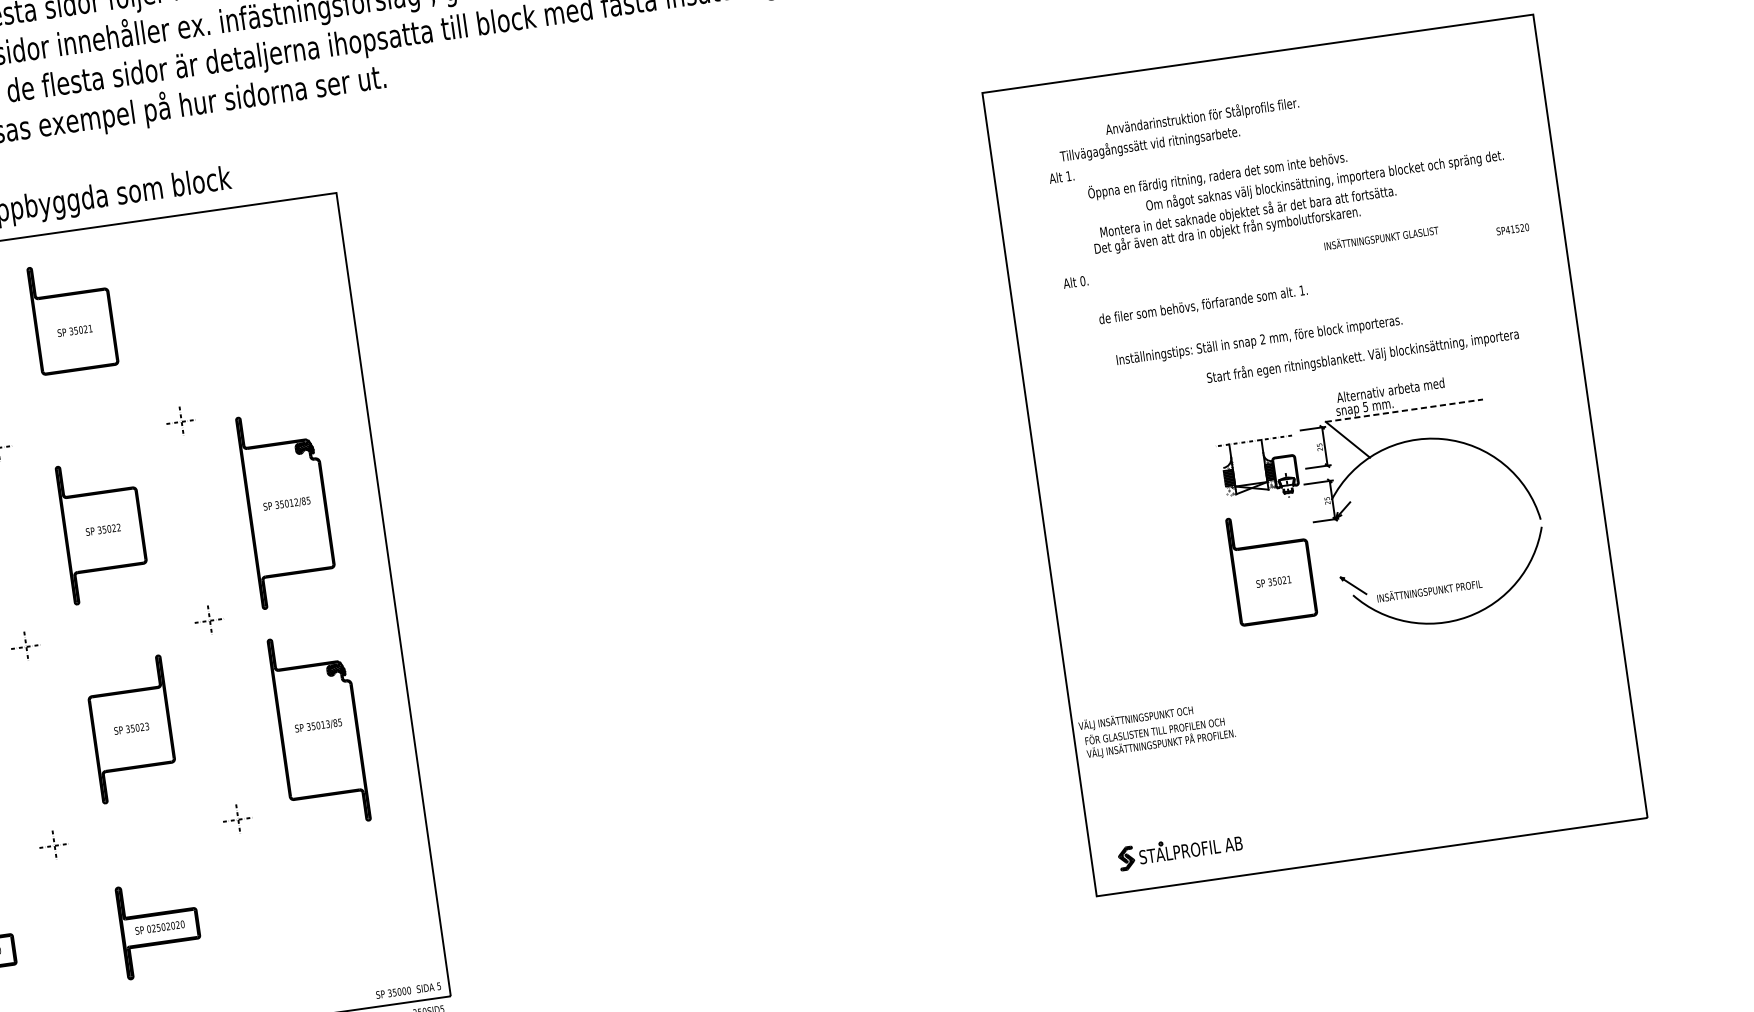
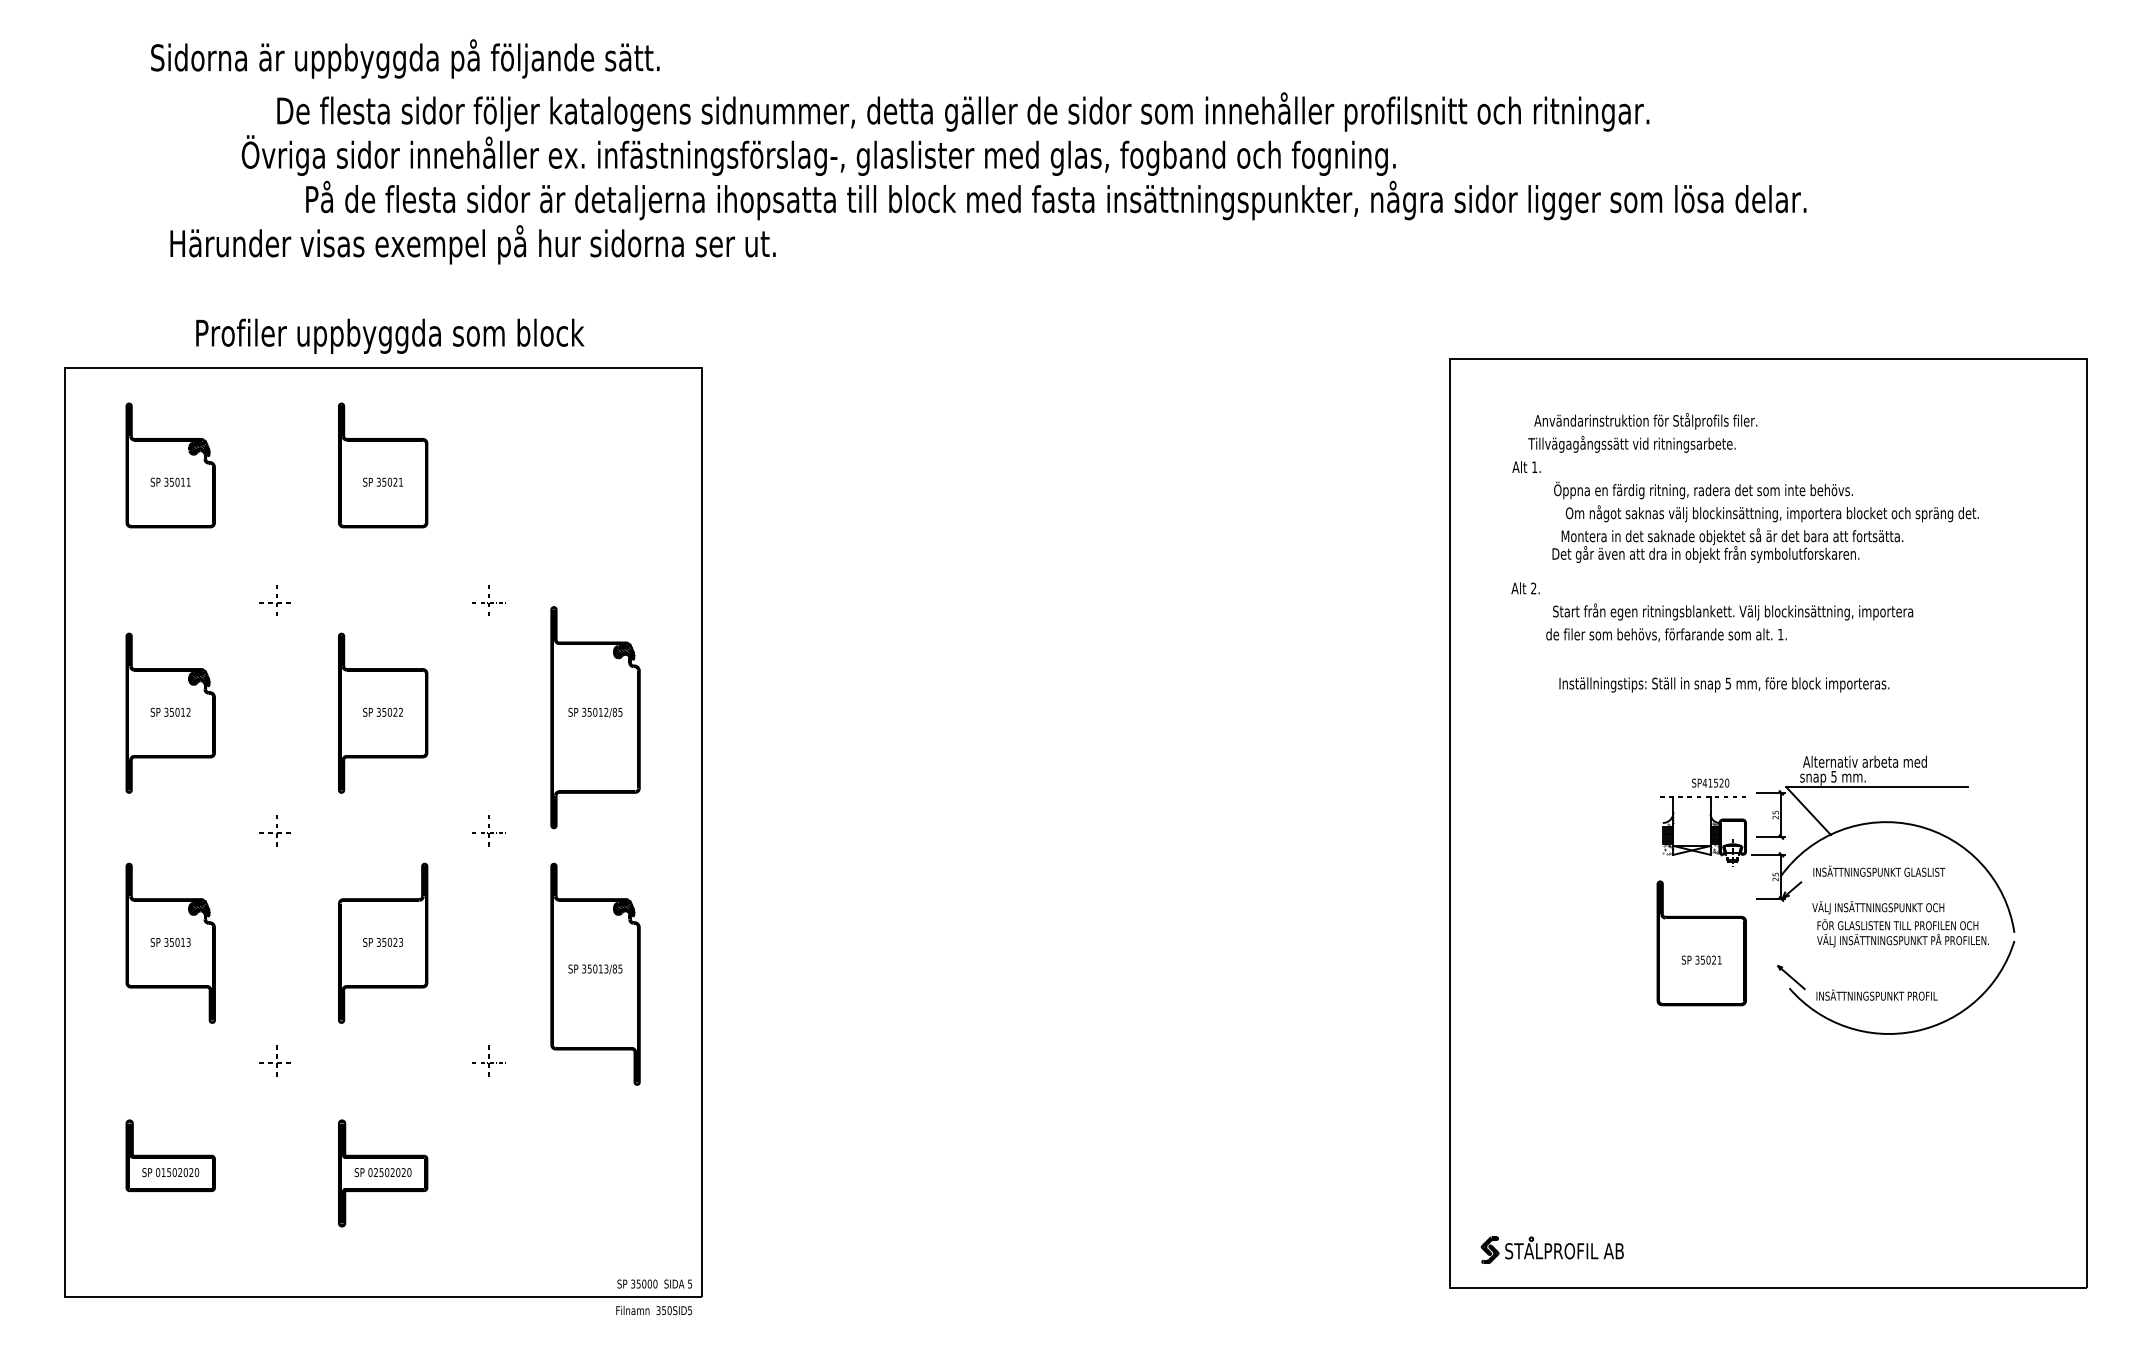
text: (1202, 116) -> (1645, 420), moved
text: (1324, 180) -> (1771, 513), moved
text: (1512, 228) -> (1710, 782), moved
text: (1381, 236) -> (1879, 870), moved
text: (1082, 281) -> (1533, 588), 0. -> 2.
text: (1262, 339) -> (1727, 683), 2 -> 5
text: (1363, 355) -> (1733, 611), moved
line: (1404, 410) -> (1877, 787), dashed -> solid
text: (1157, 730) -> (1900, 924), moved

